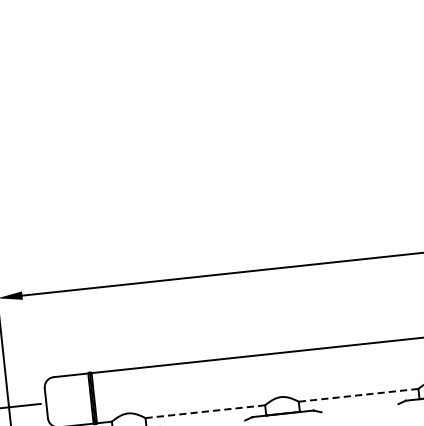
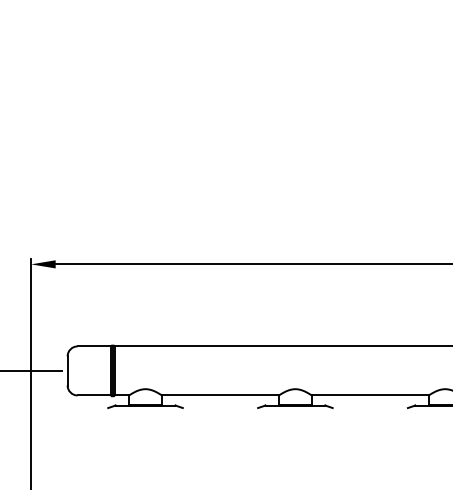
line: (357, 395) -> (369, 395), dashed -> solid
line: (204, 411) -> (219, 395), dashed -> solid

